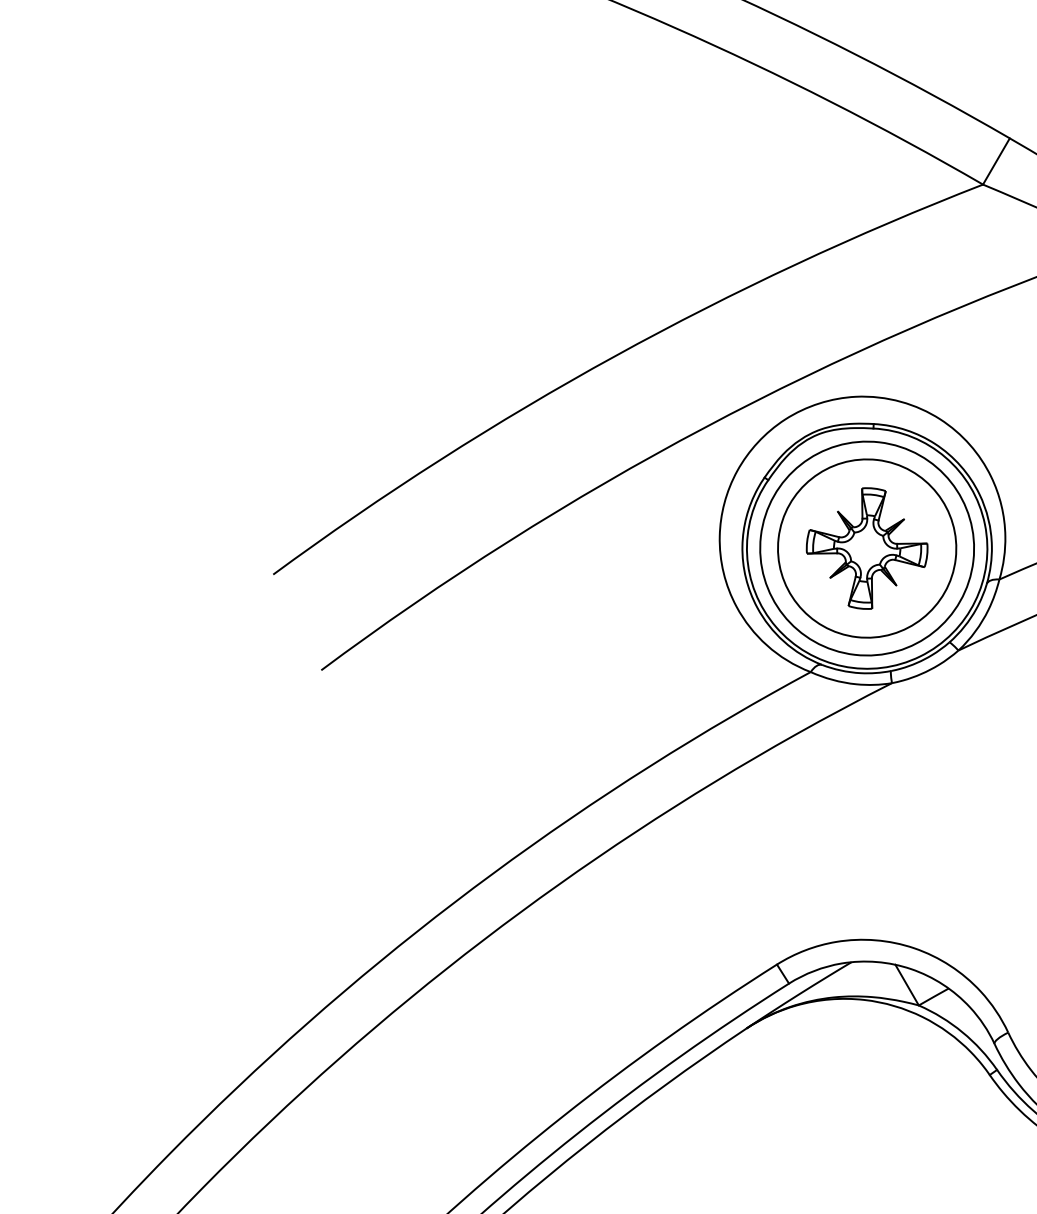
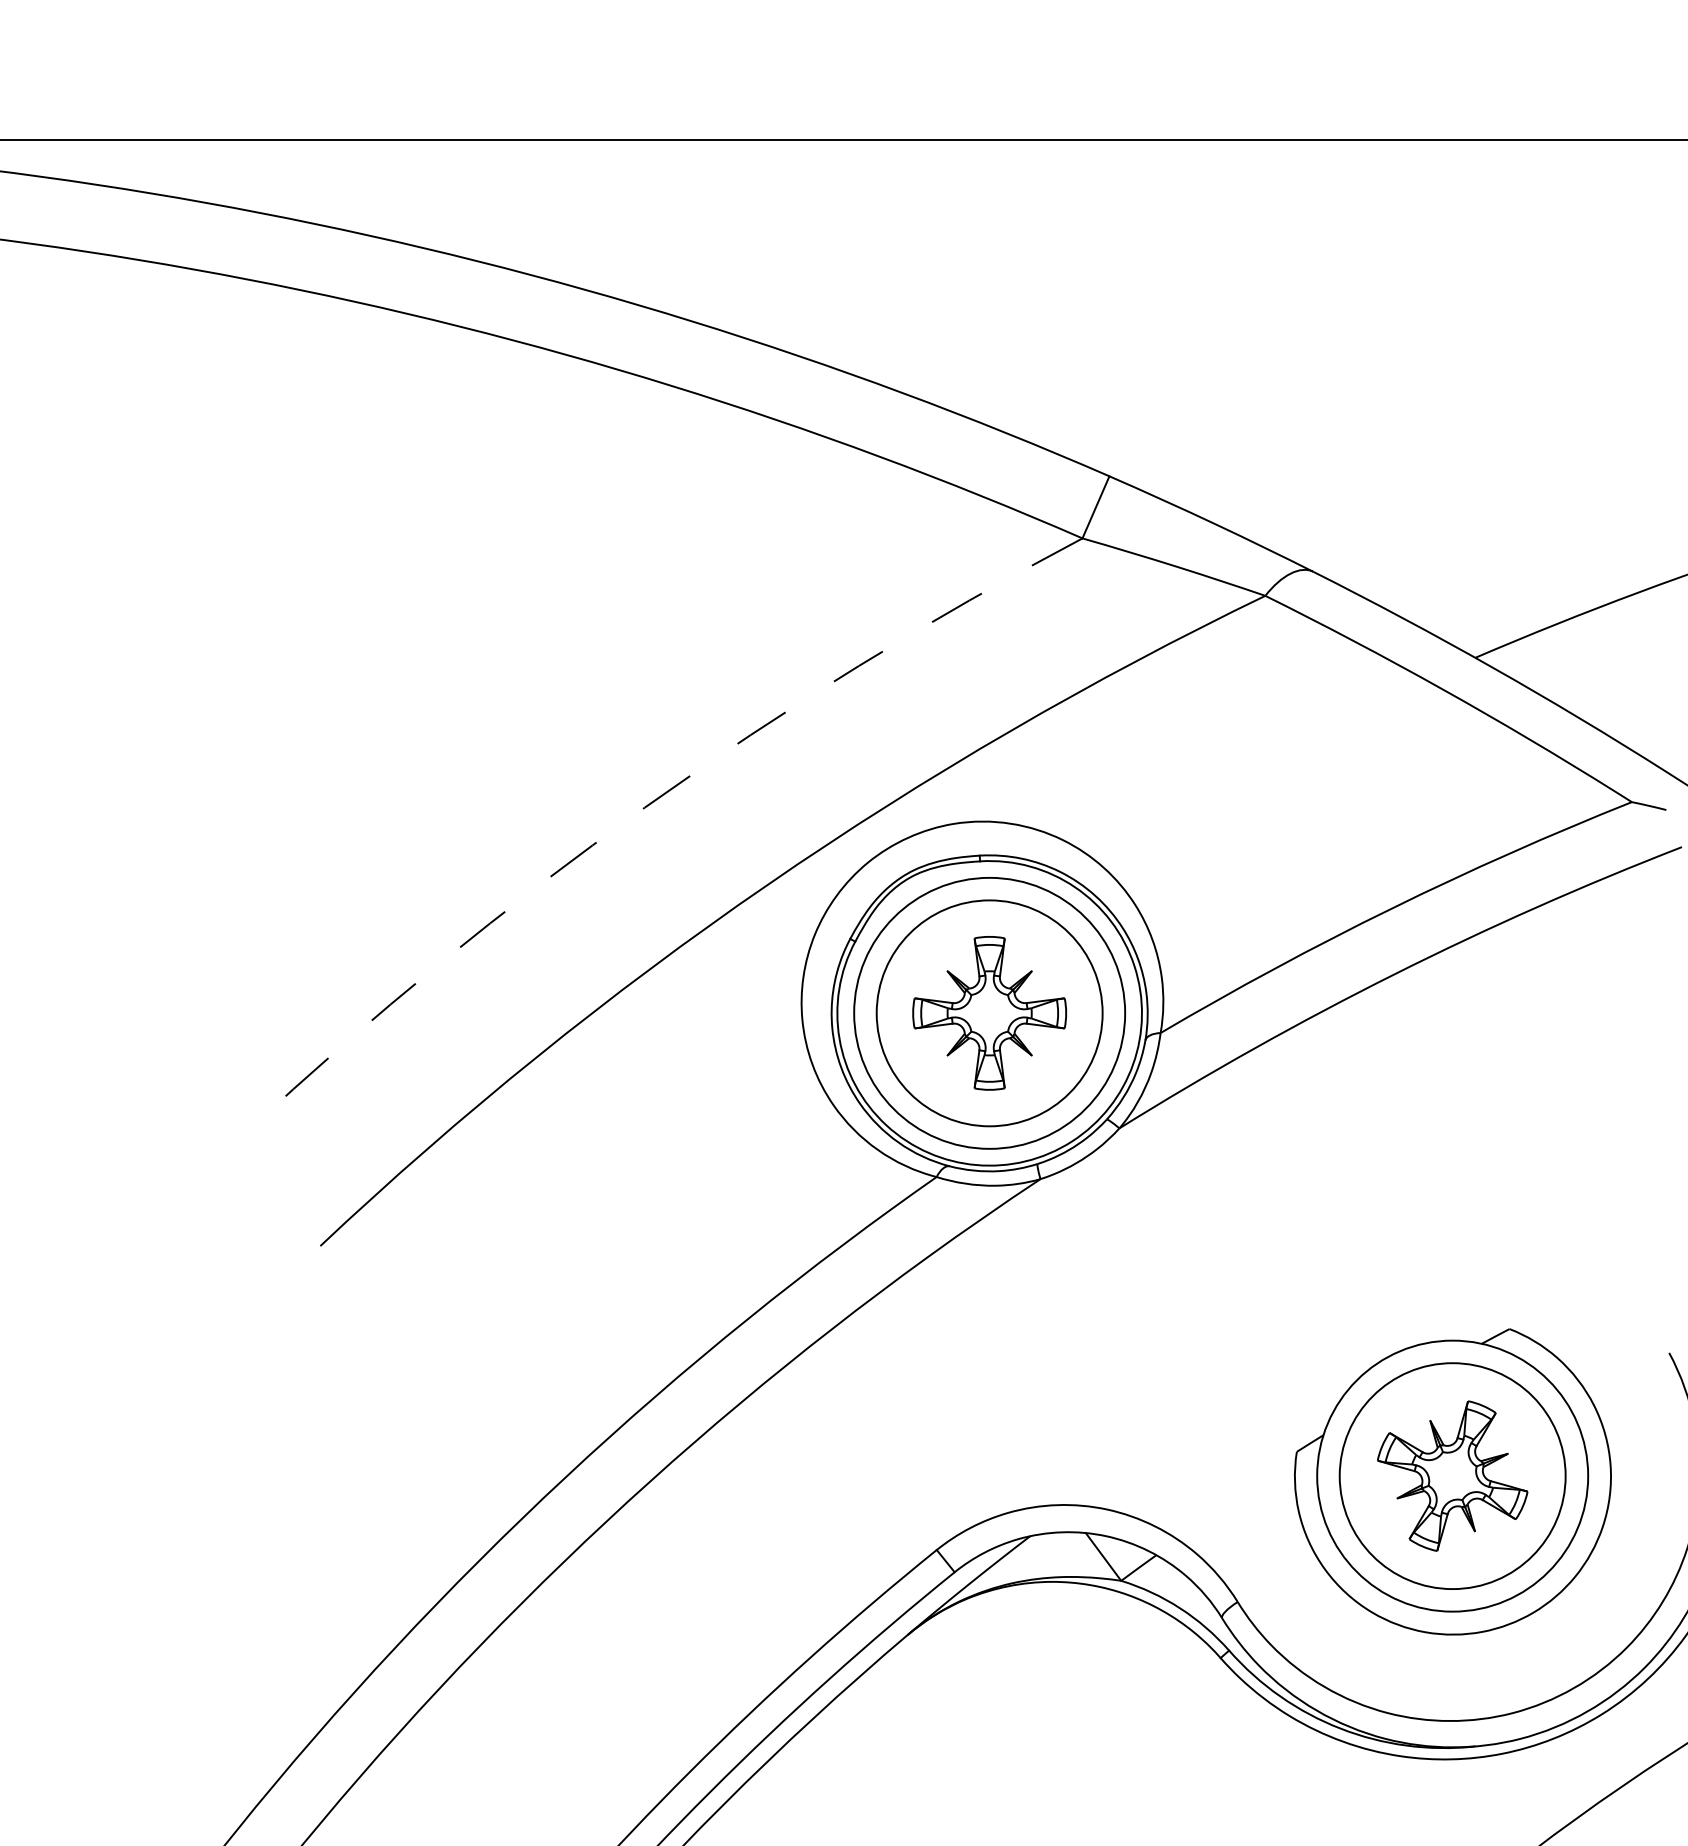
arc: (615, 355) -> (644, 807), solid -> dashed

